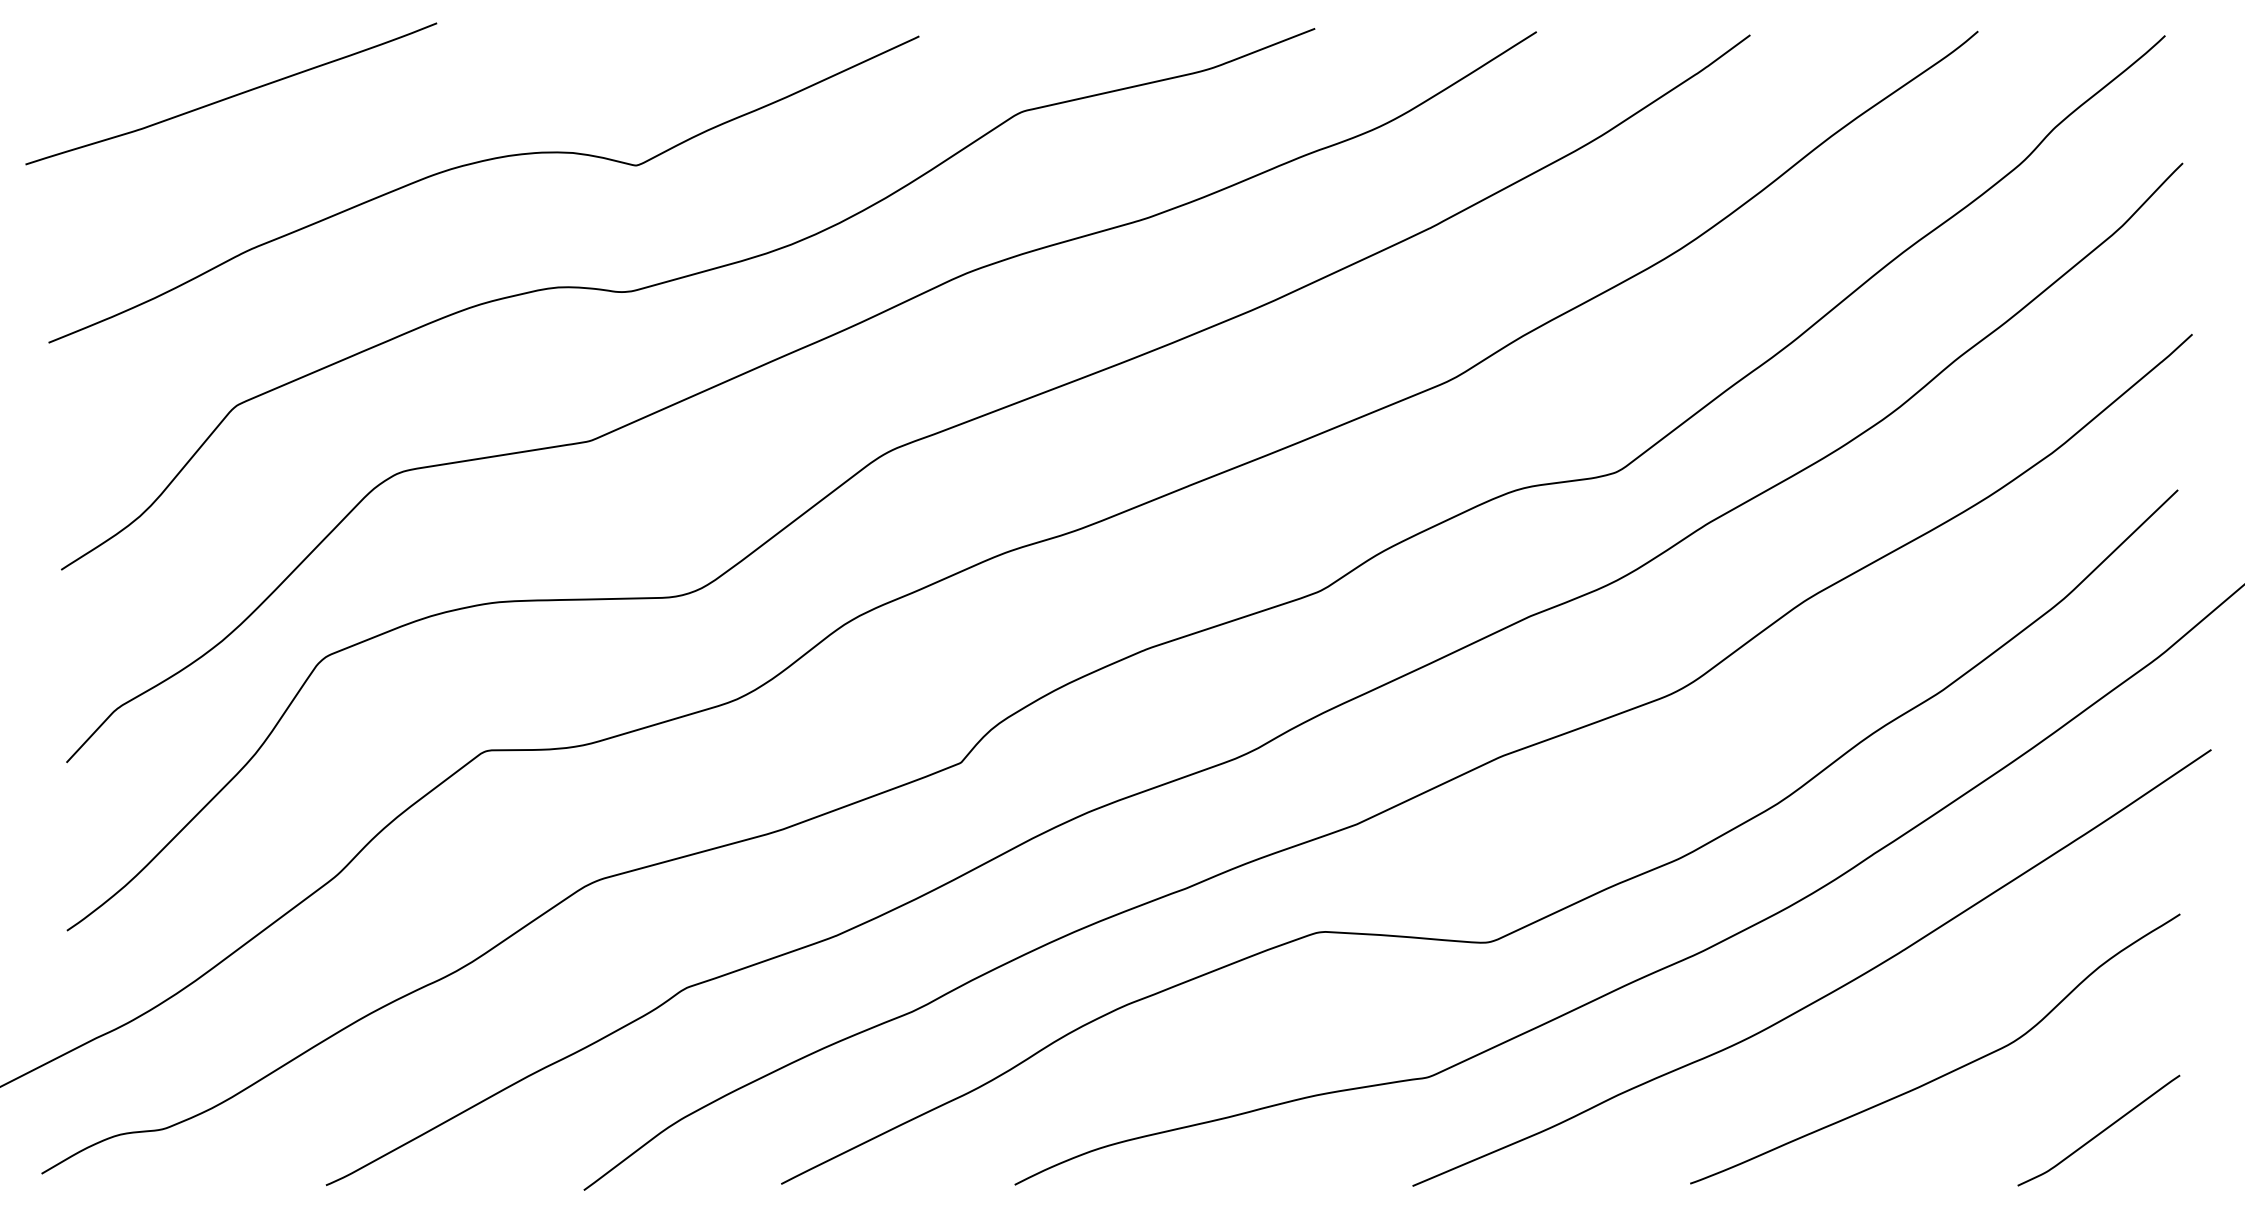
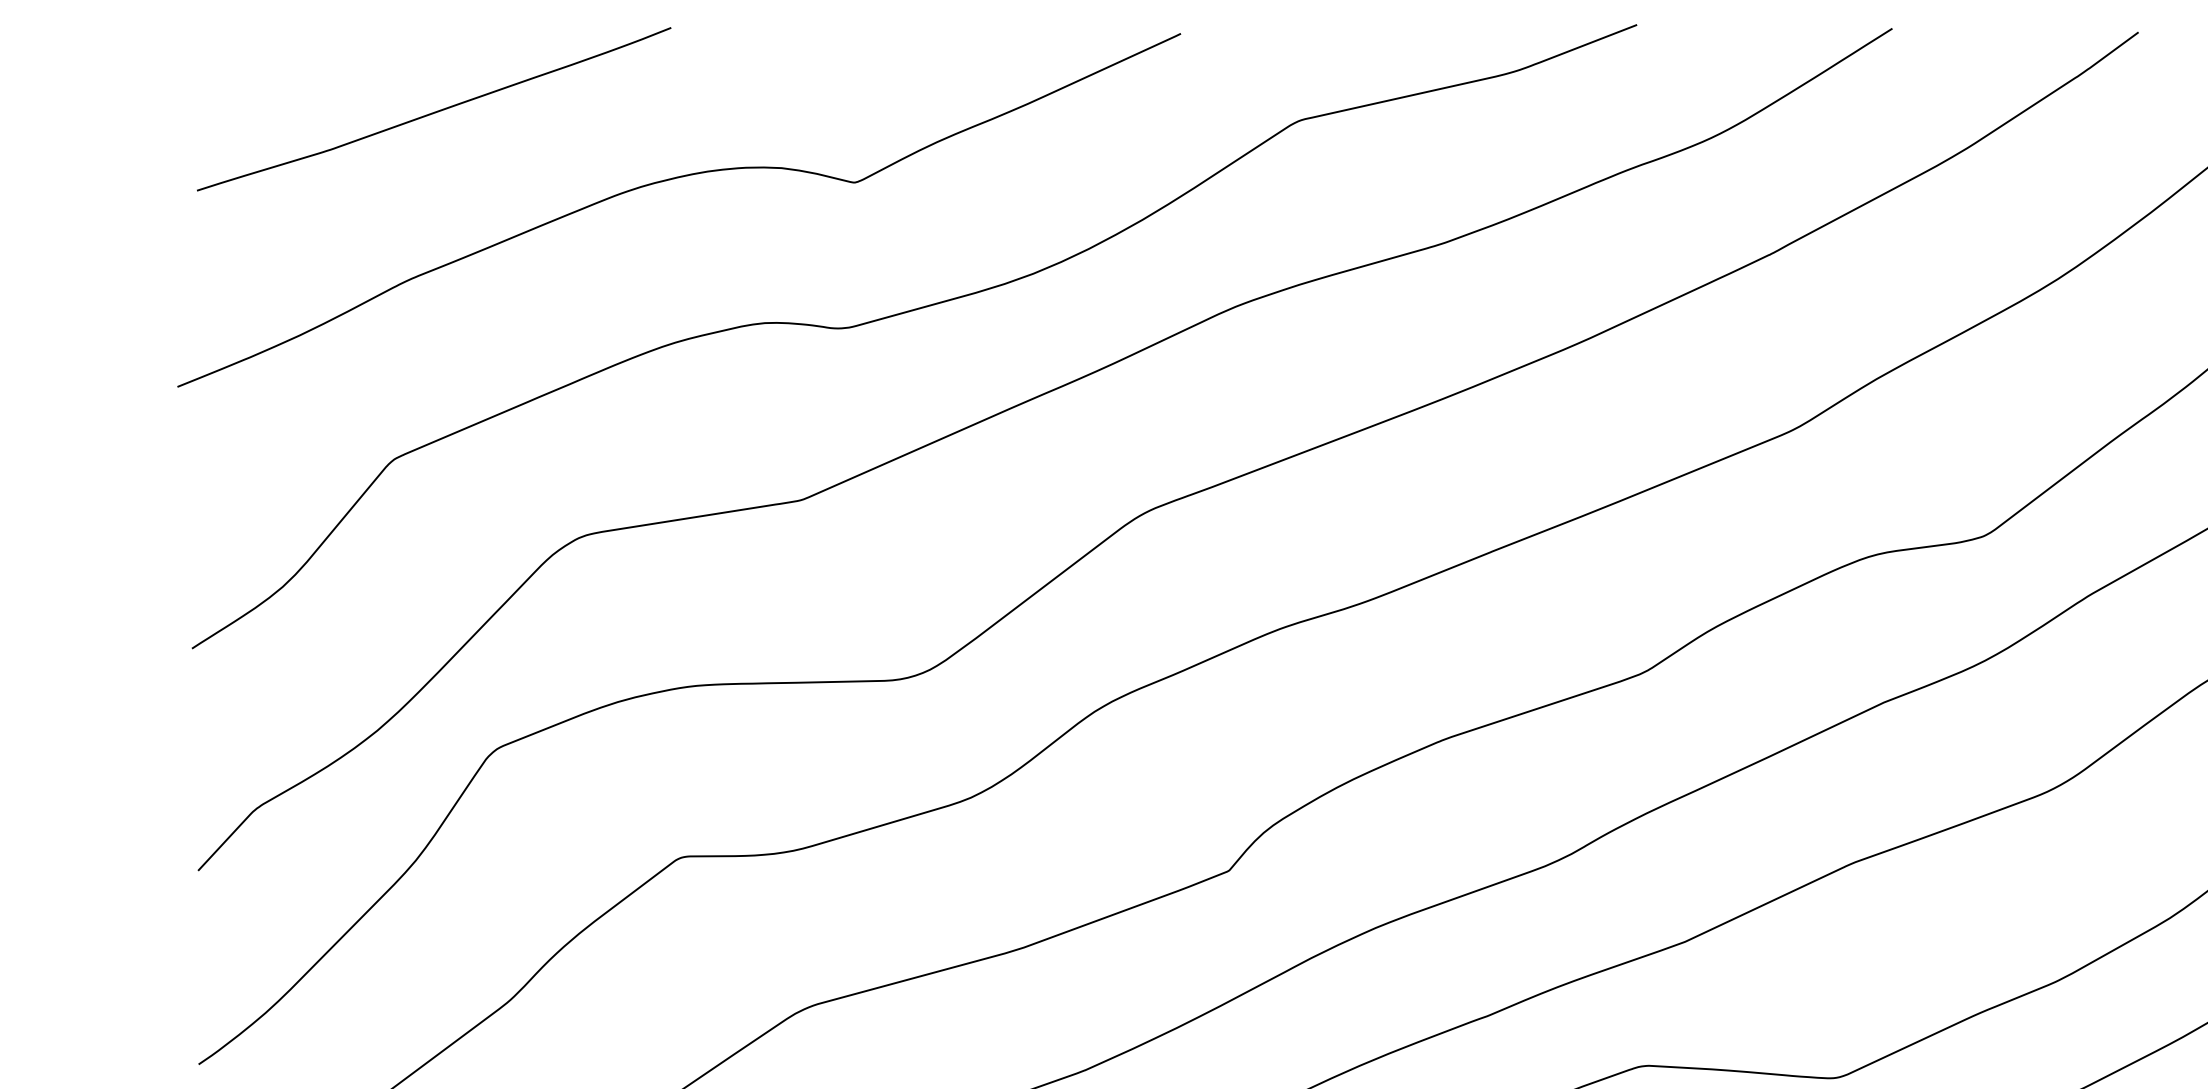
curve: (232, 95) -> (435, 111), moved

